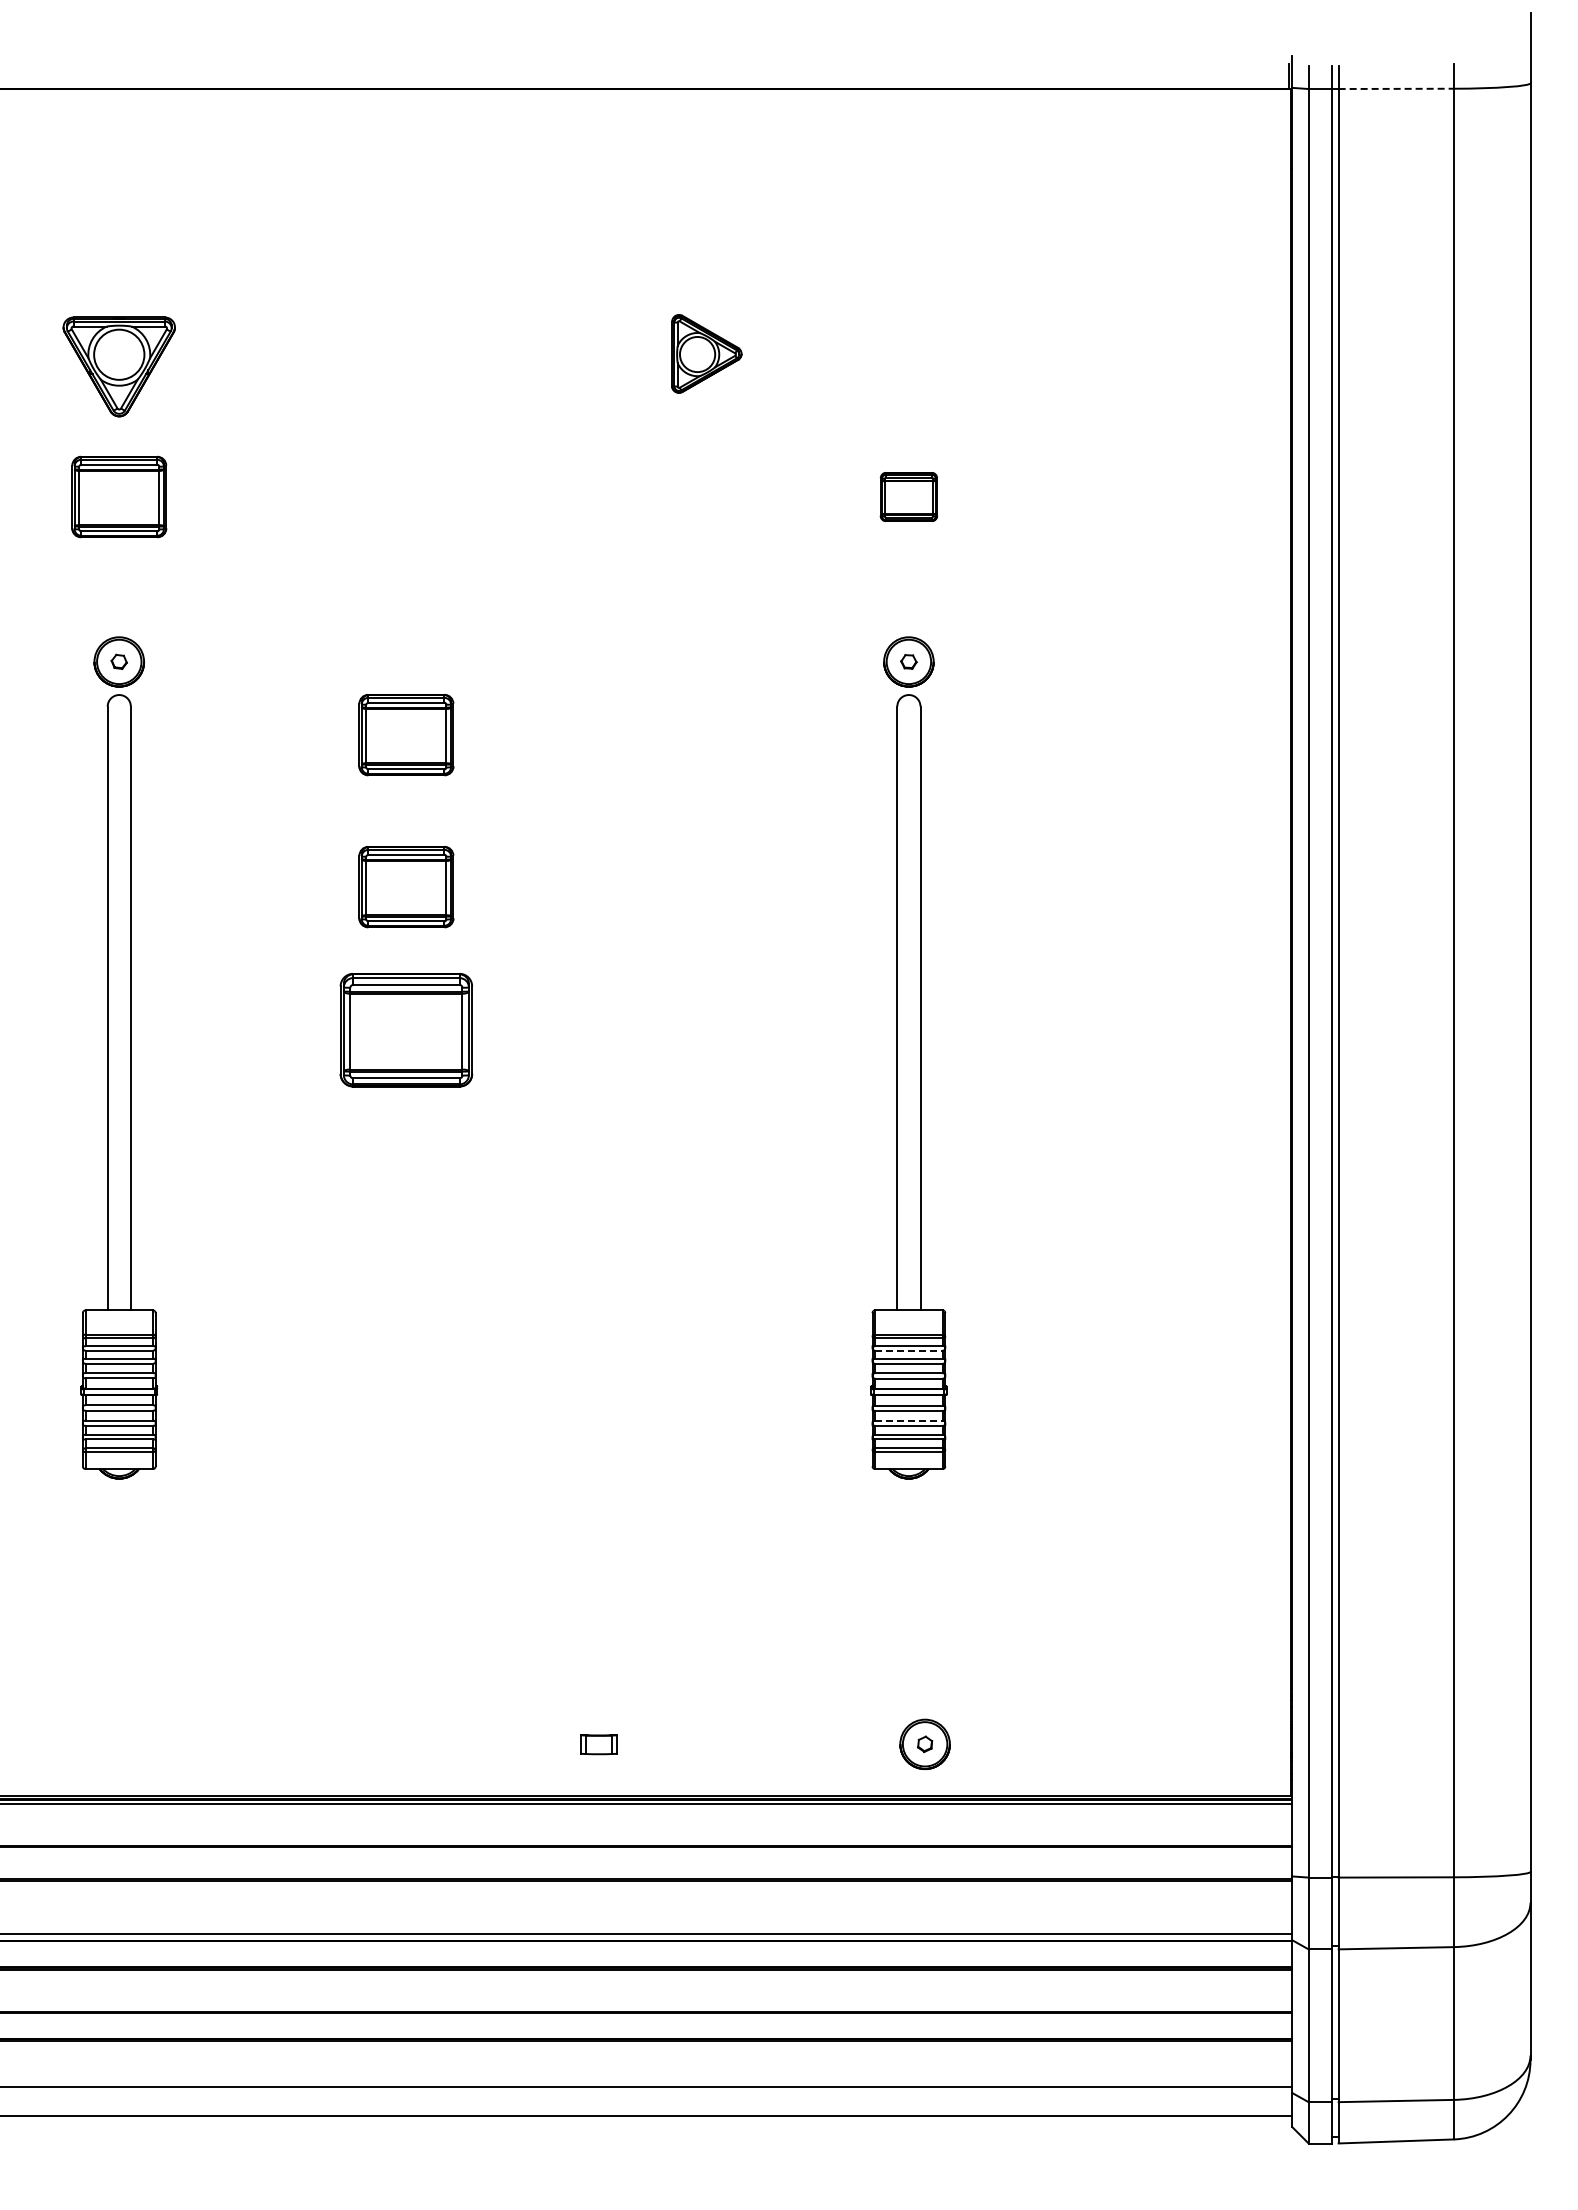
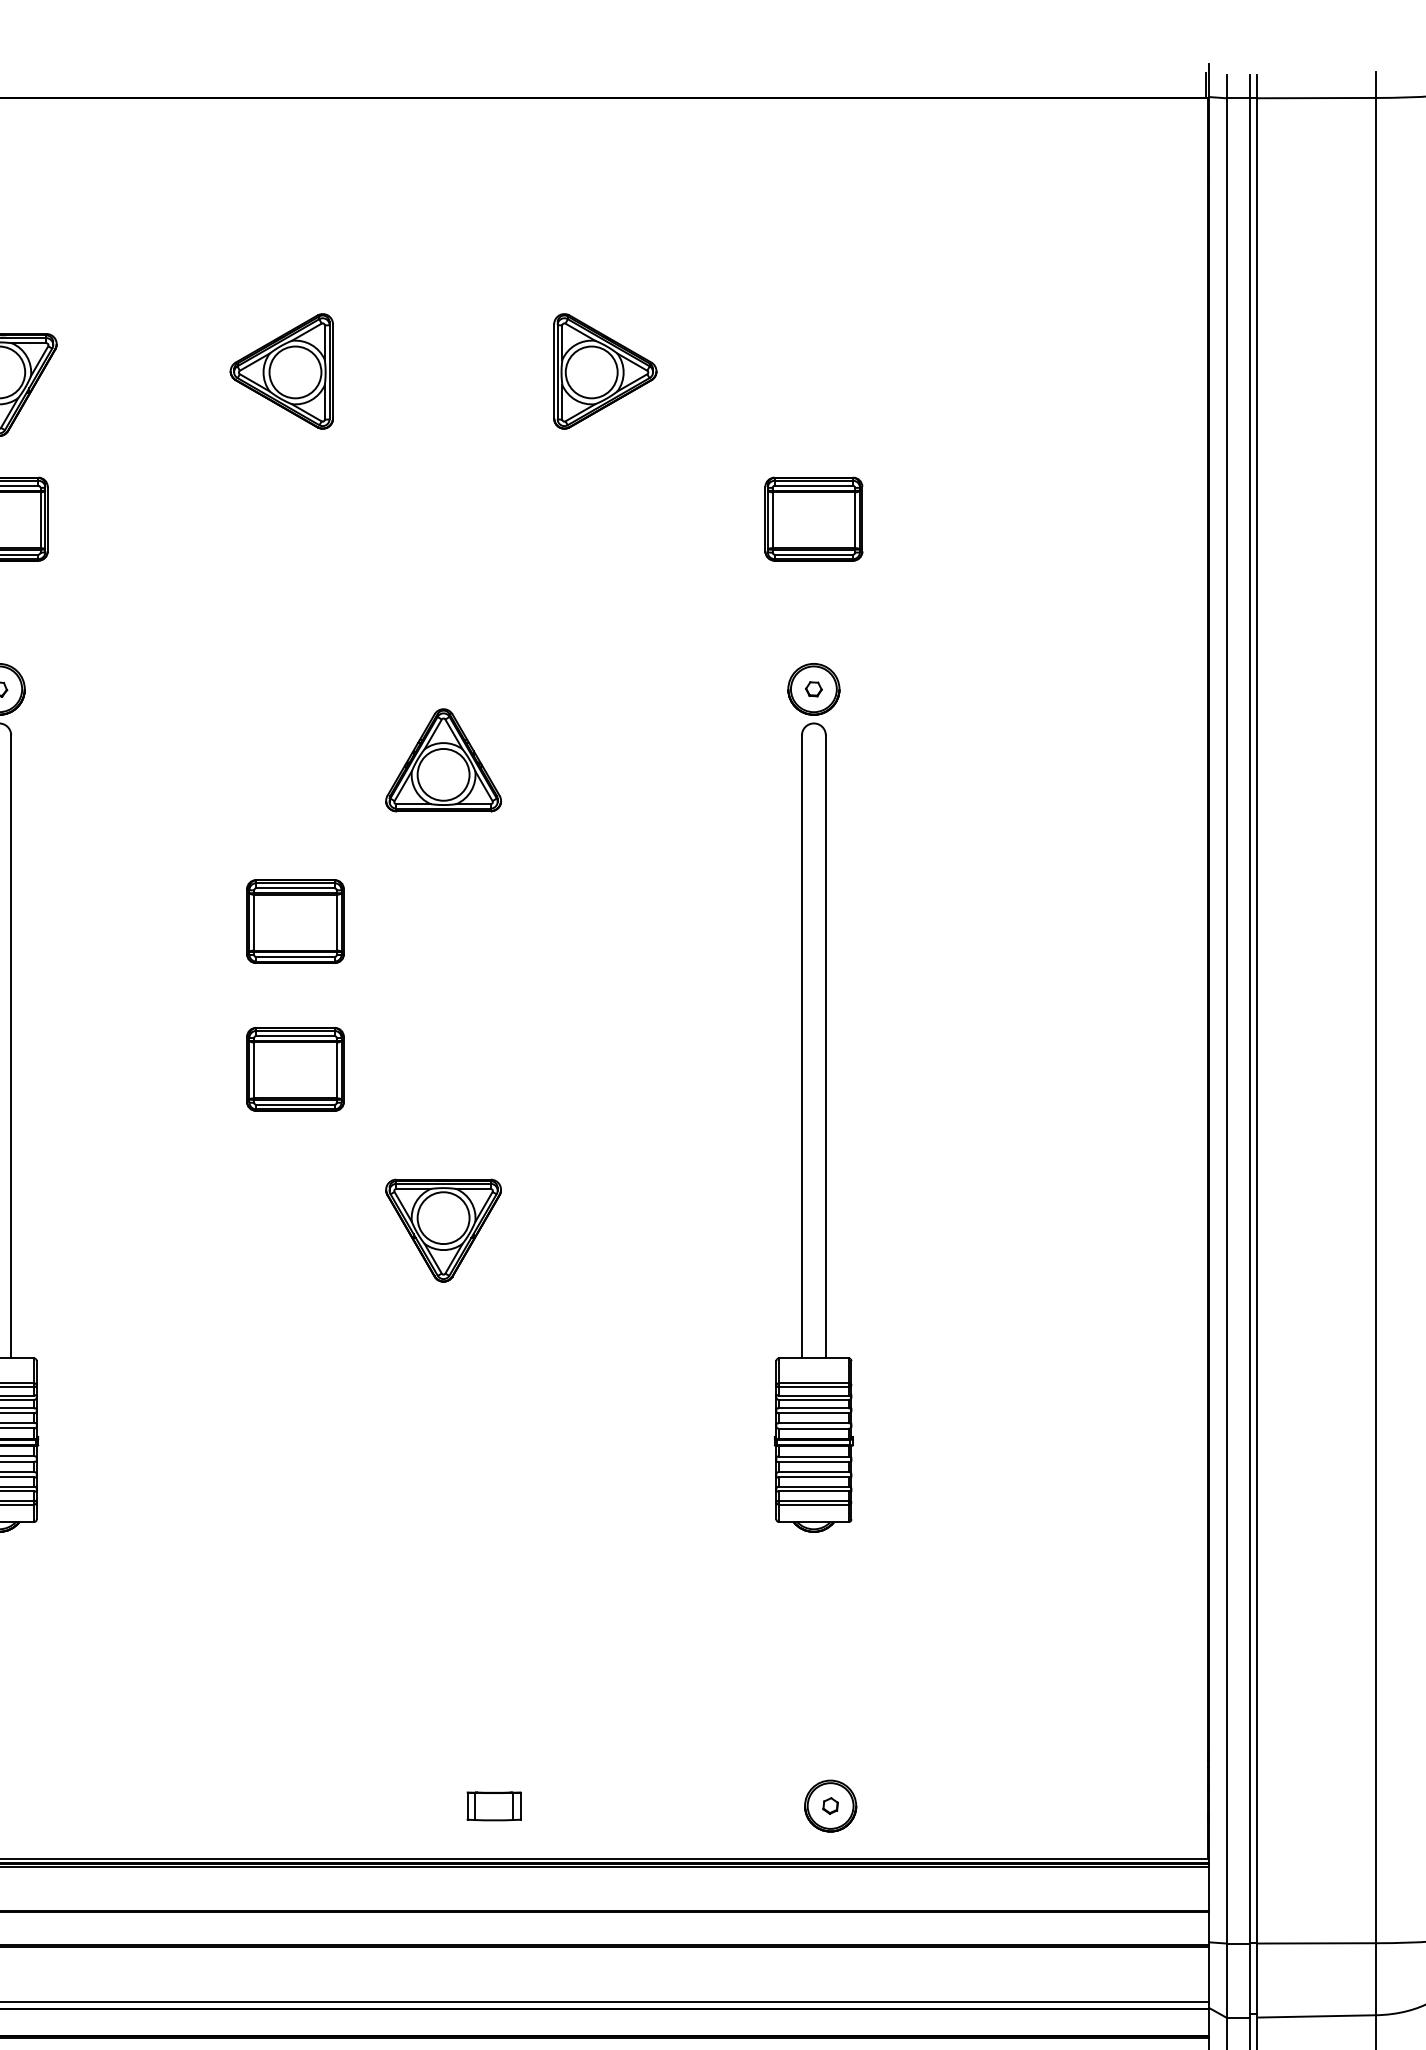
line: (1396, 88) -> (1316, 97), dashed -> solid
part: (392, 353) -> (281, 371), added
part: (706, 353) -> (605, 371), size x1.43
part: (908, 496) -> (813, 518), size x1.67
part: (549, 730) -> (443, 760), added
part: (406, 735) -> (295, 765), removed
part: (406, 1030) -> (295, 1069), size x0.71
part: (549, 1186) -> (443, 1230), added
line: (908, 1350) -> (813, 1399), dashed -> solid
line: (908, 1420) -> (813, 1471), dashed -> solid
part: (598, 1744) -> (493, 1806), size x1.43

